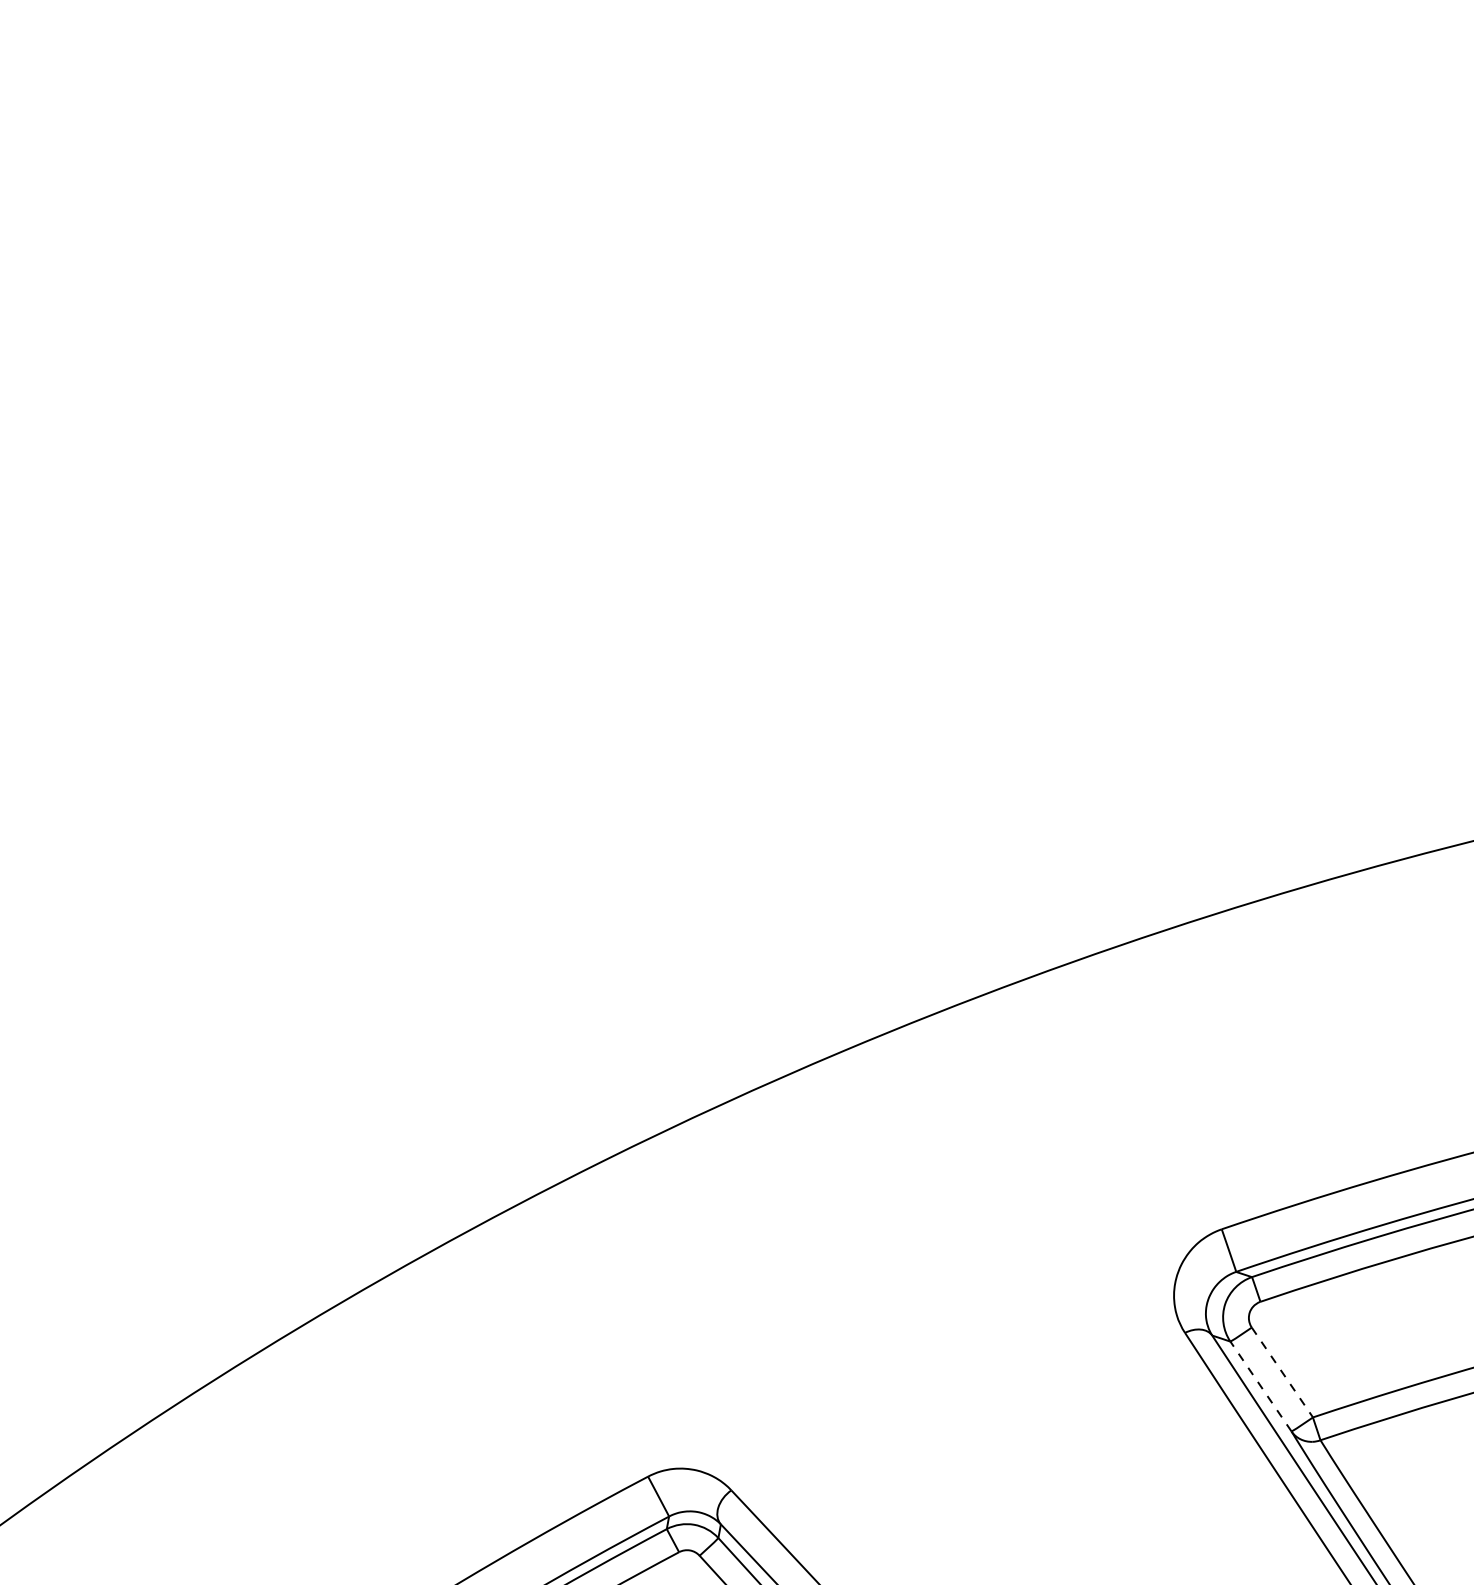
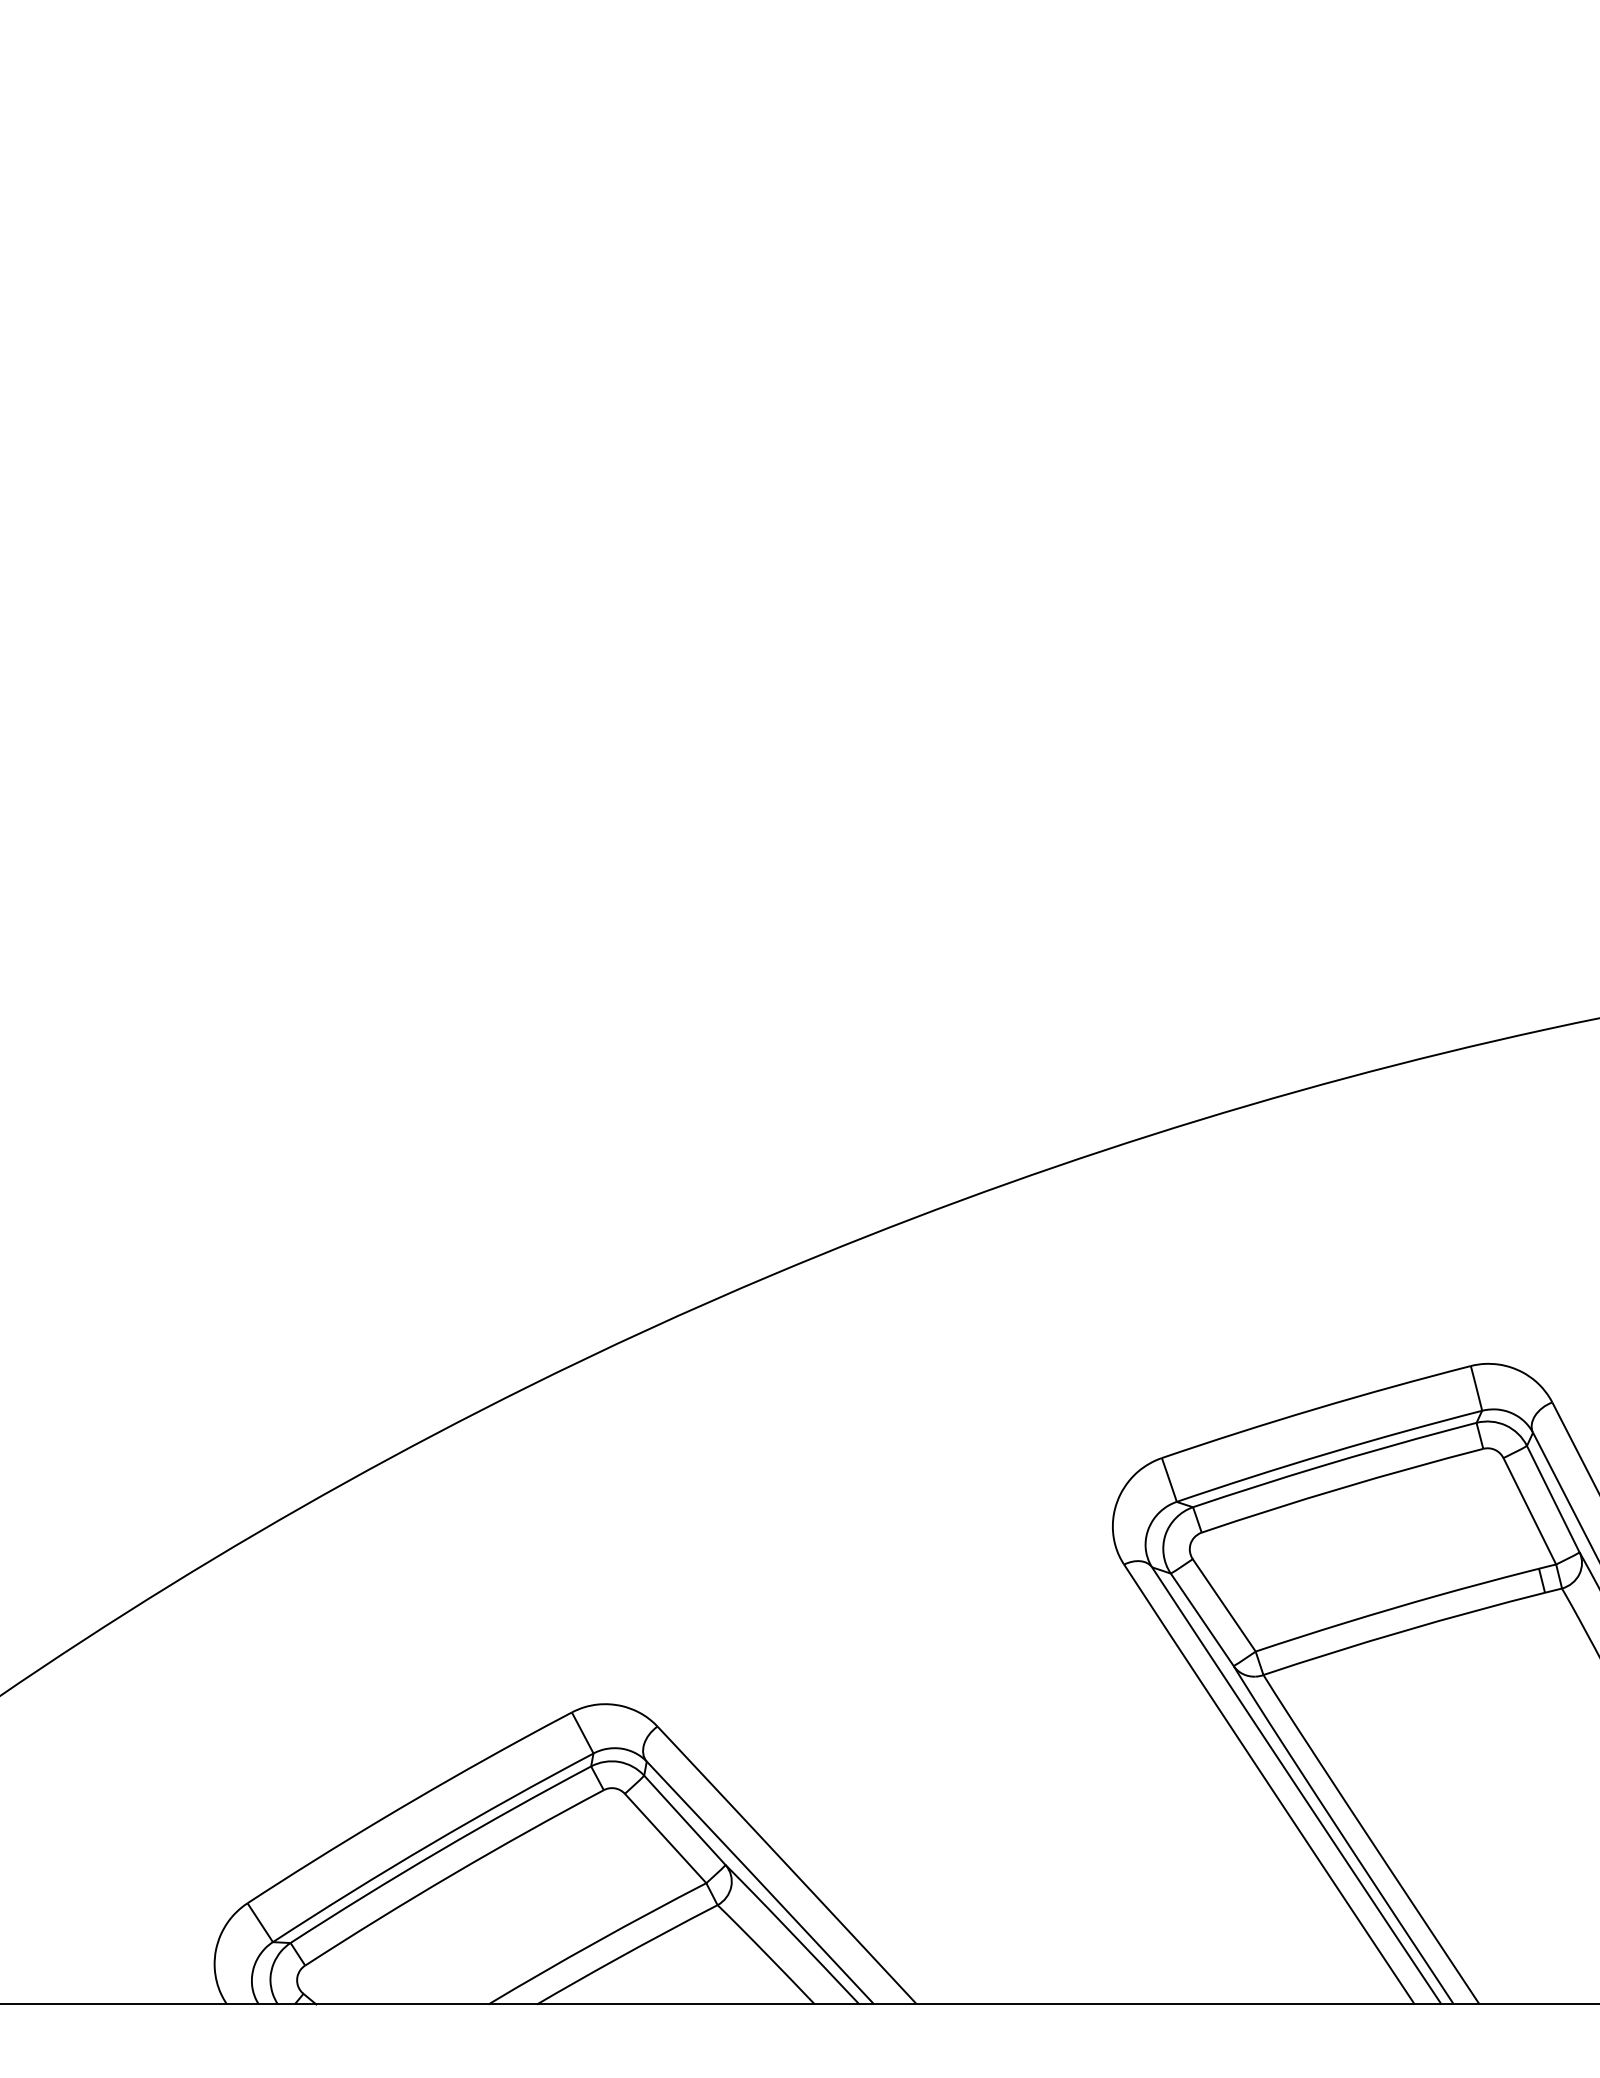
line: (1282, 1372) -> (1224, 1605), dashed -> solid
line: (1261, 1386) -> (1202, 1619), dashed -> solid

